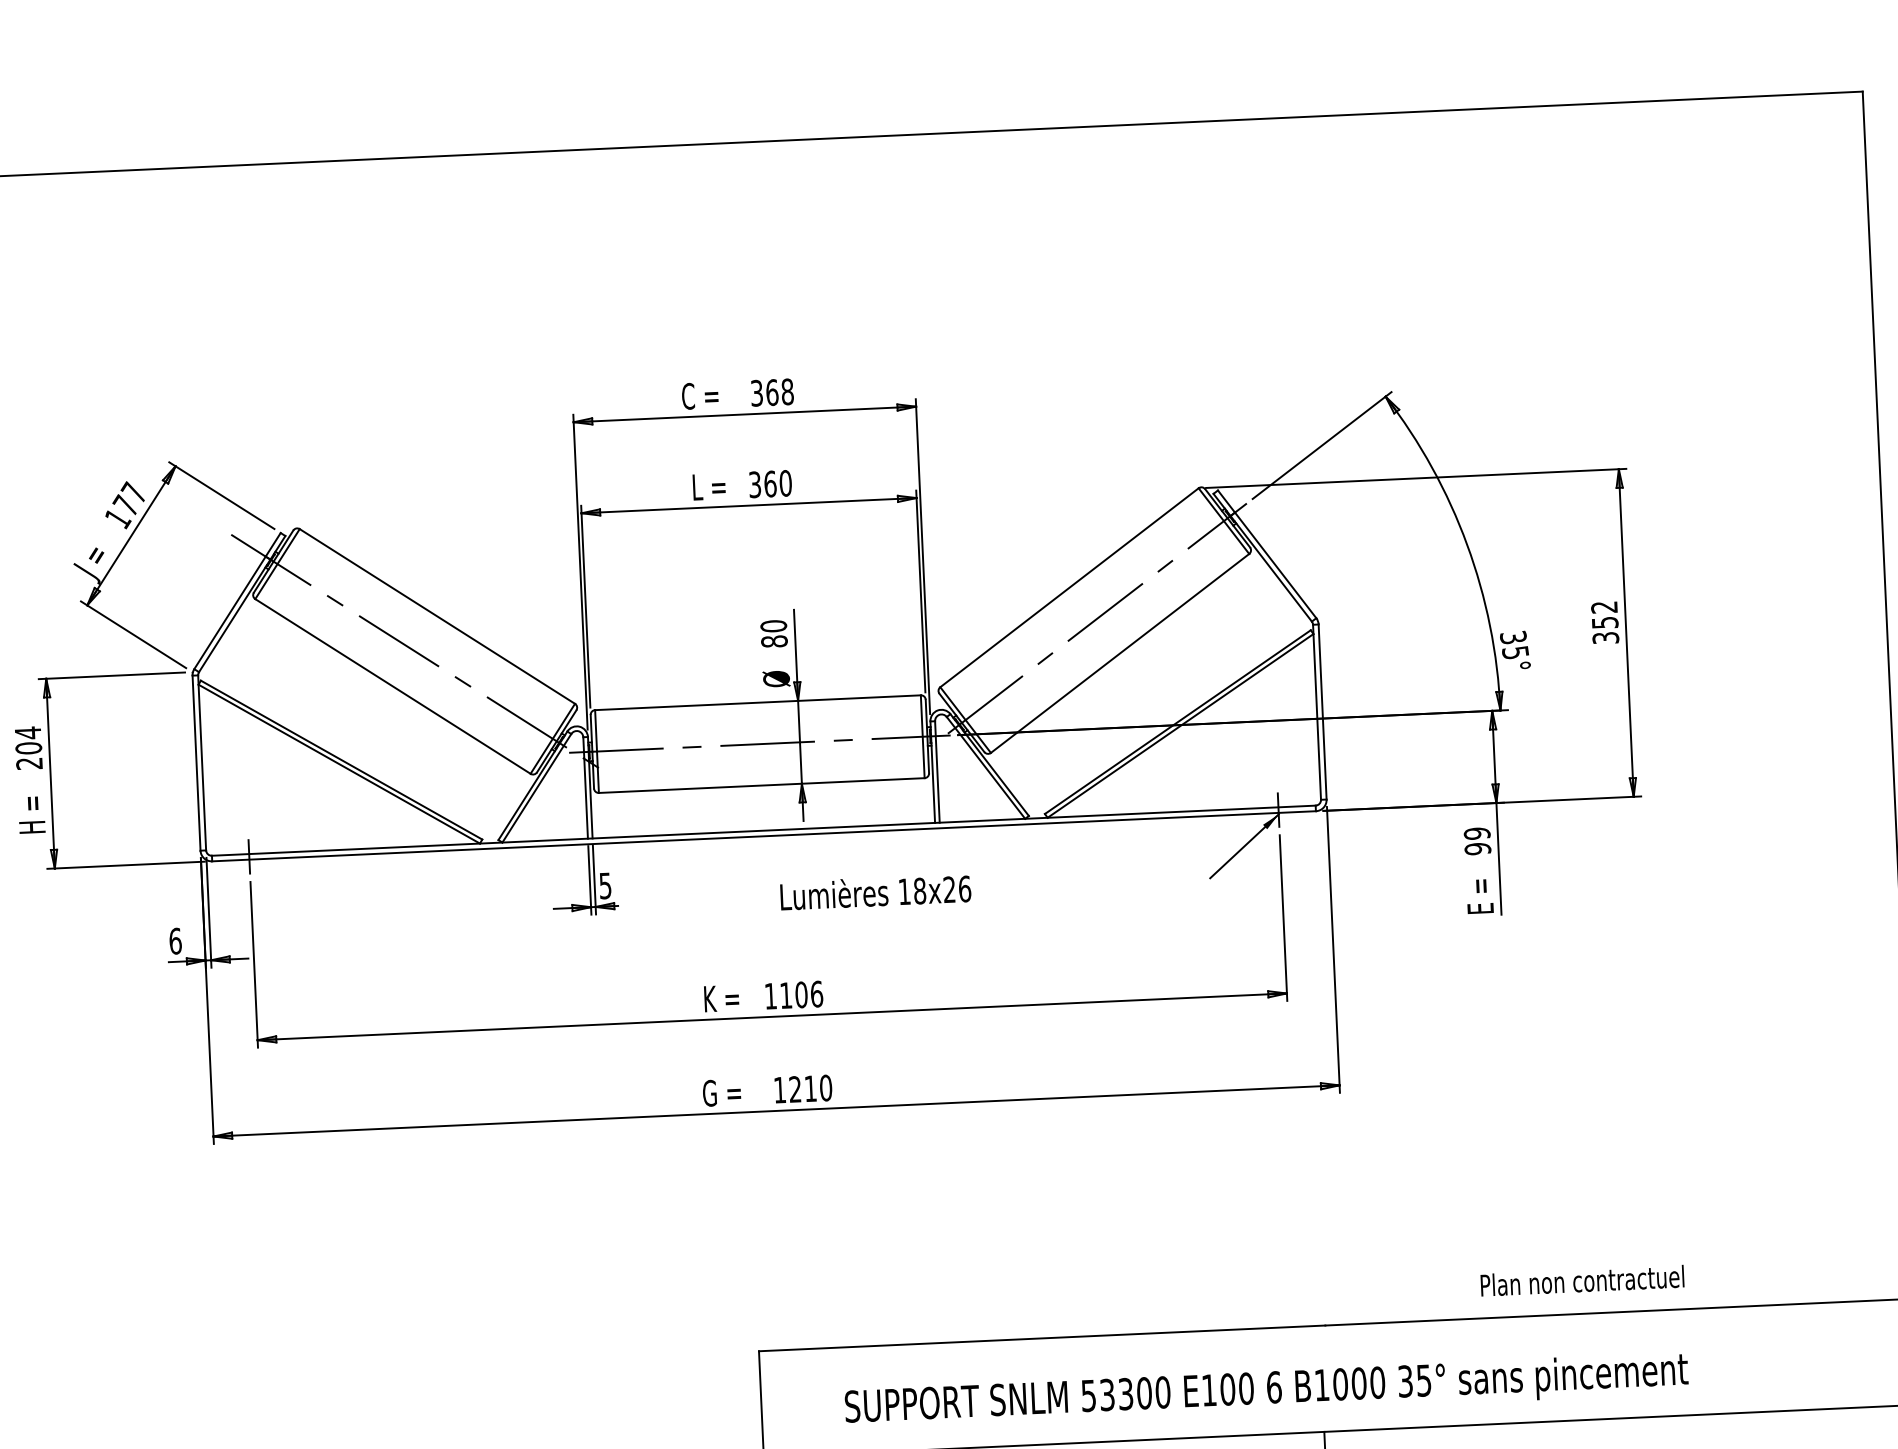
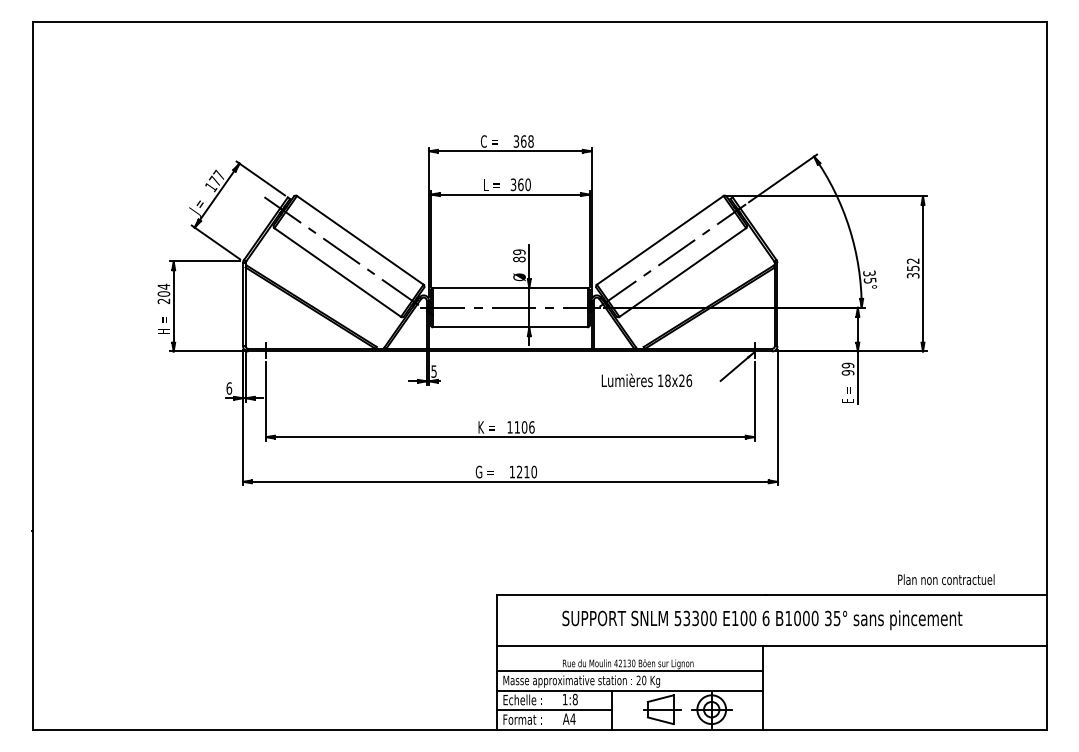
text: (774, 626) -> (519, 252), 80 -> 89
text: (874, 892) -> (646, 380), moved
text: (1582, 1280) -> (946, 579), moved
text: (1266, 1392) -> (762, 620), moved

